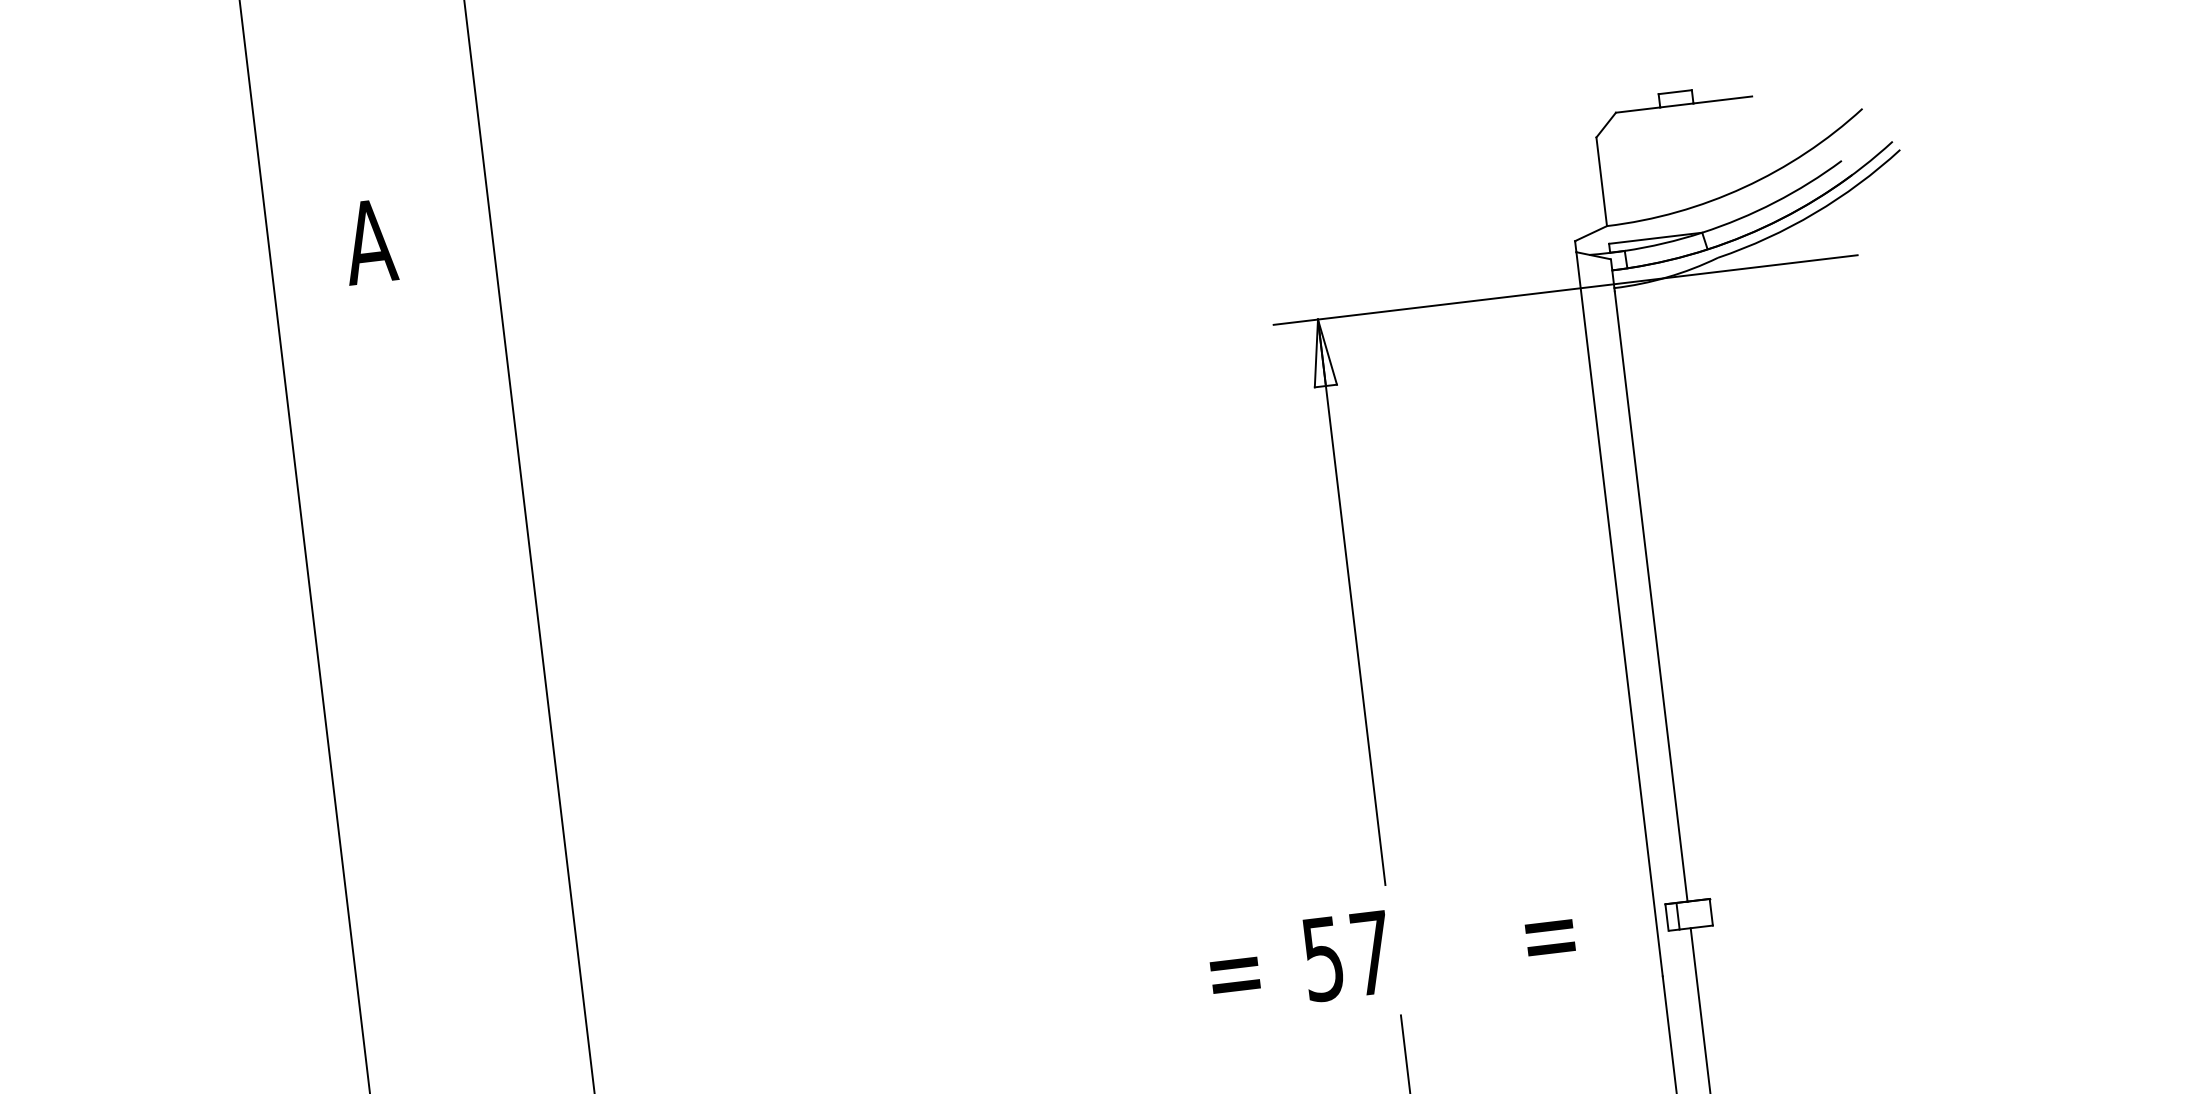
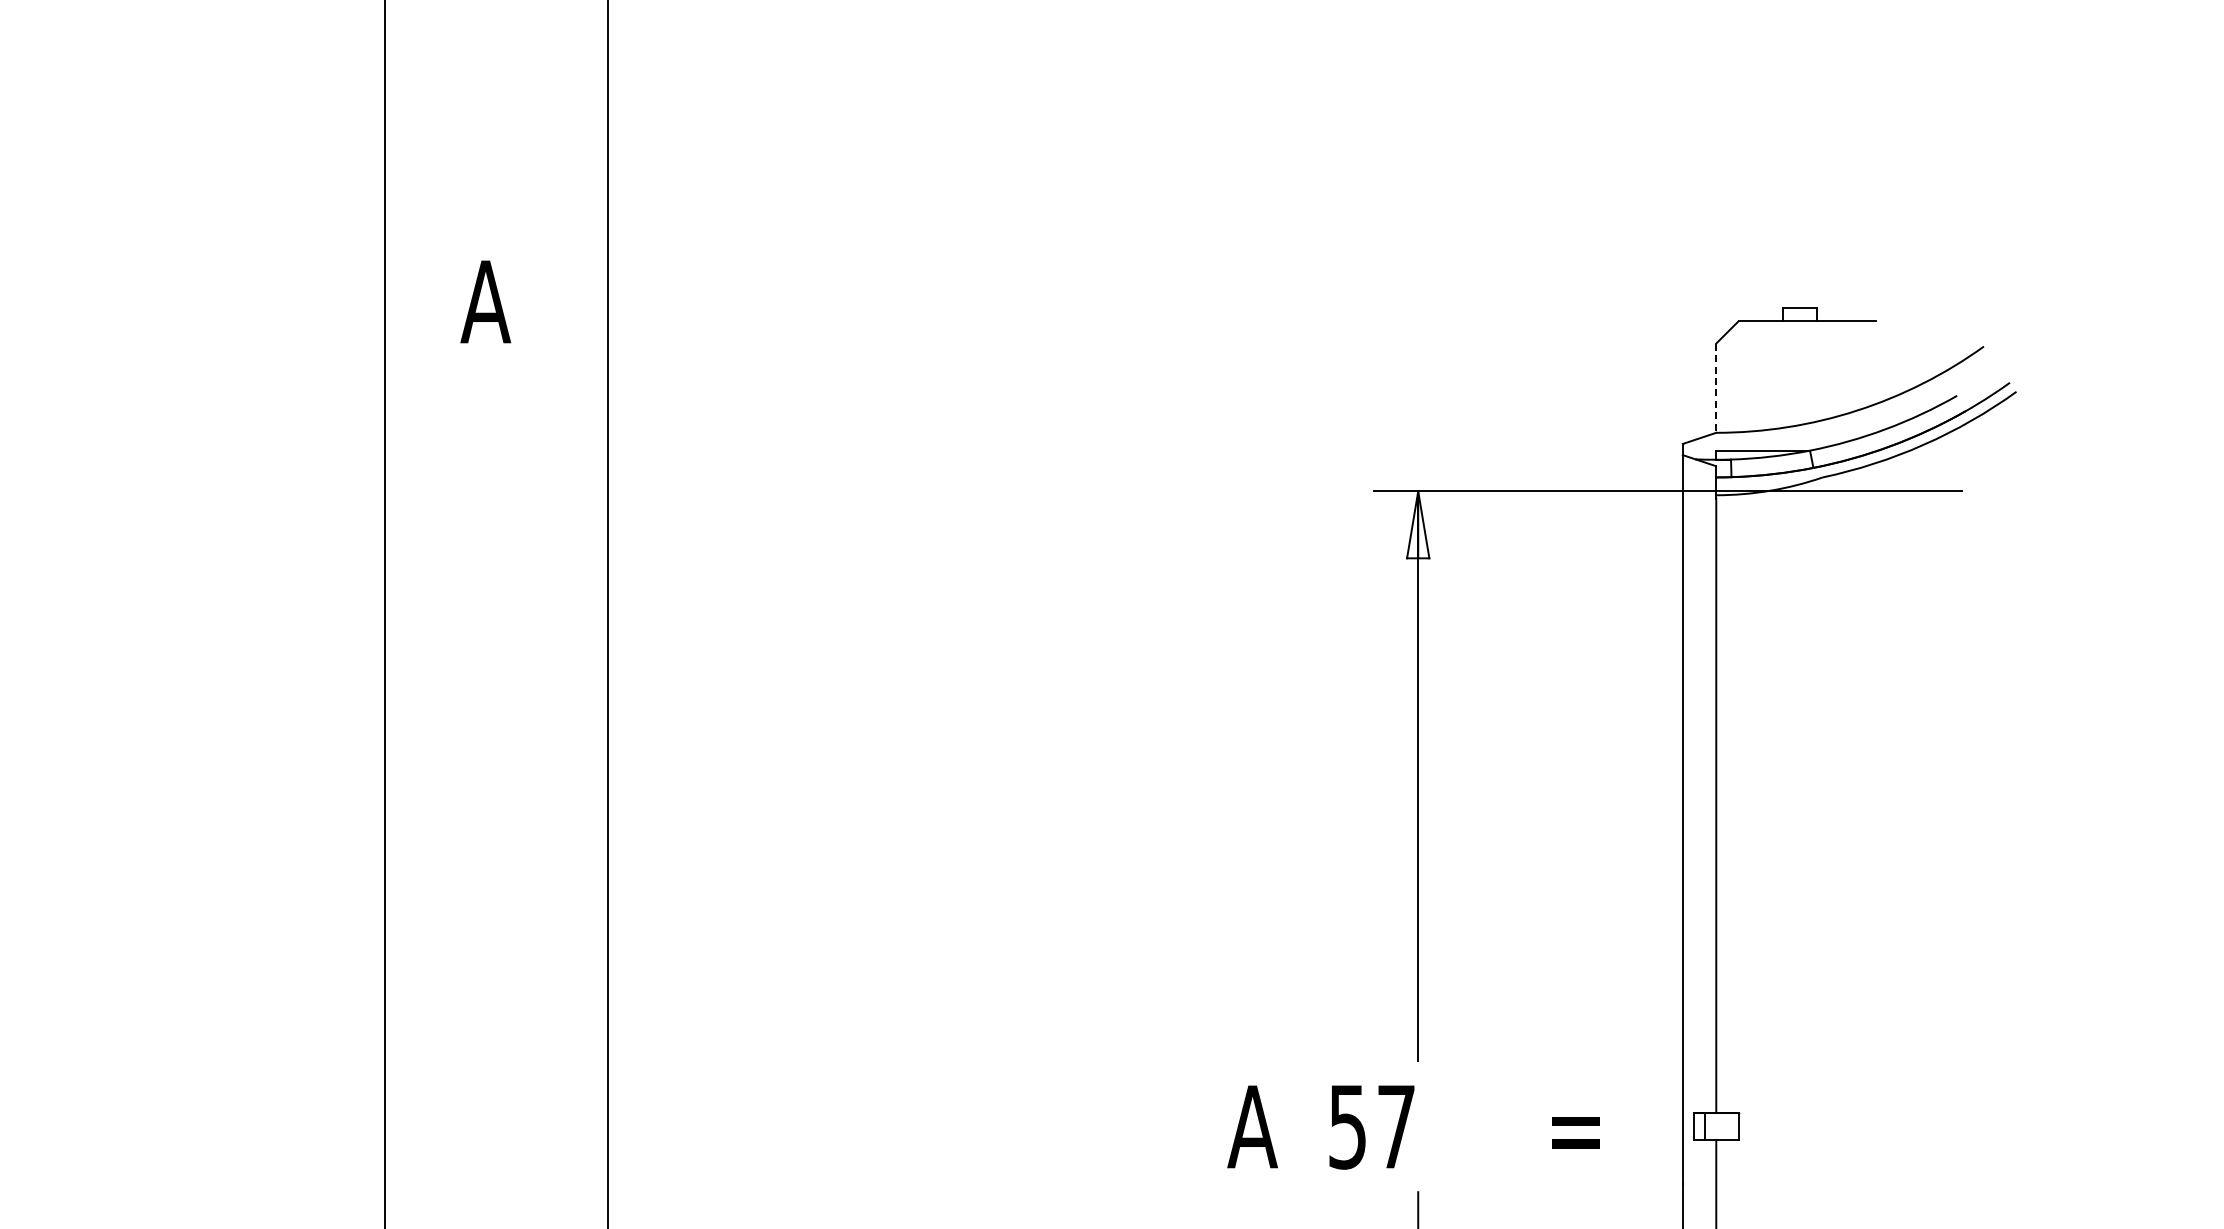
line: (1601, 182) -> (1716, 388), solid -> dashed
text: (1230, 969) -> (1254, 1126), = -> A

